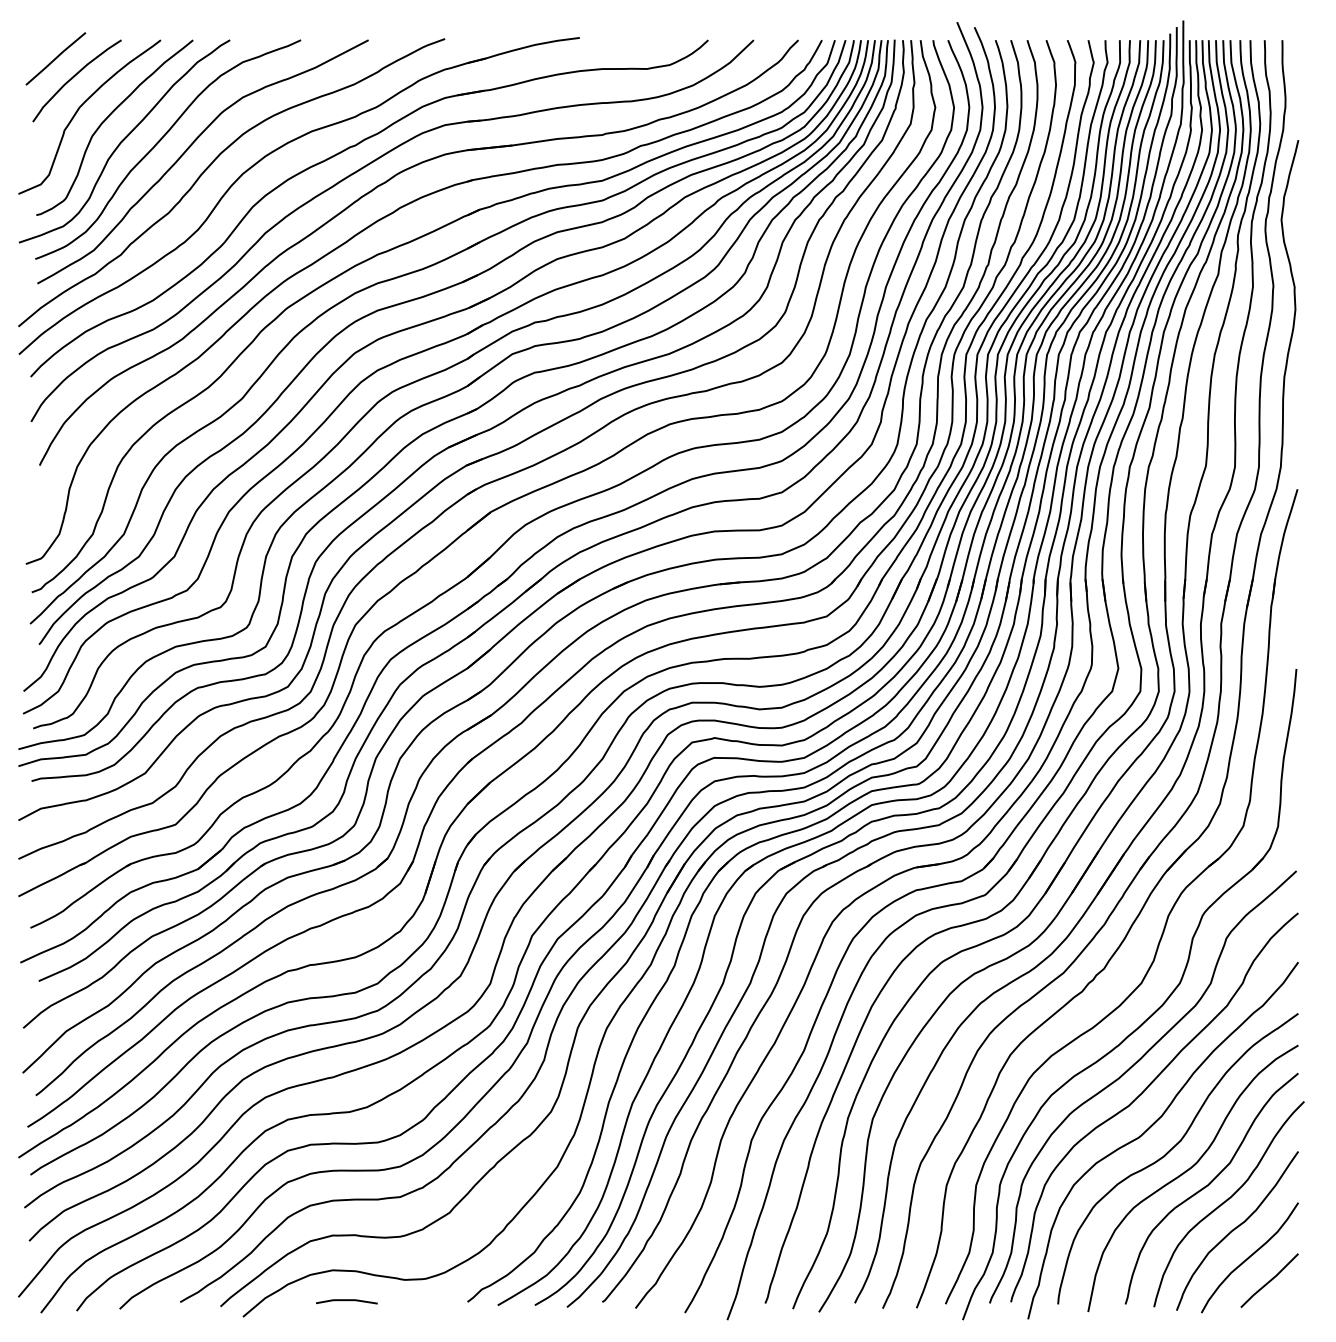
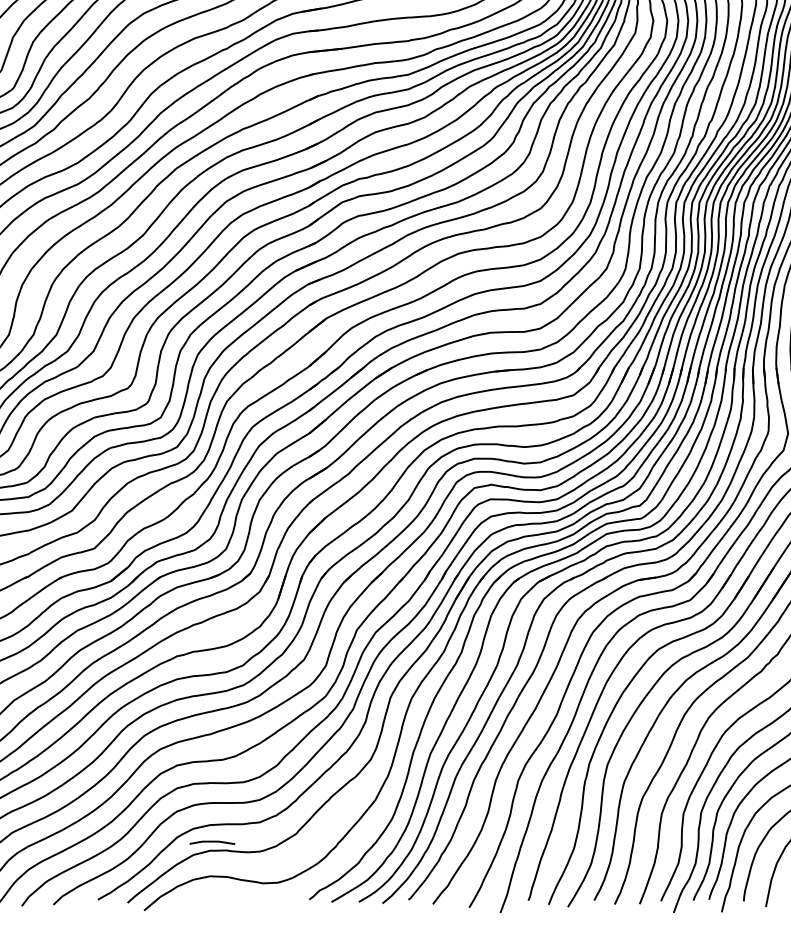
line: (346, 1301) -> (212, 842), moved

